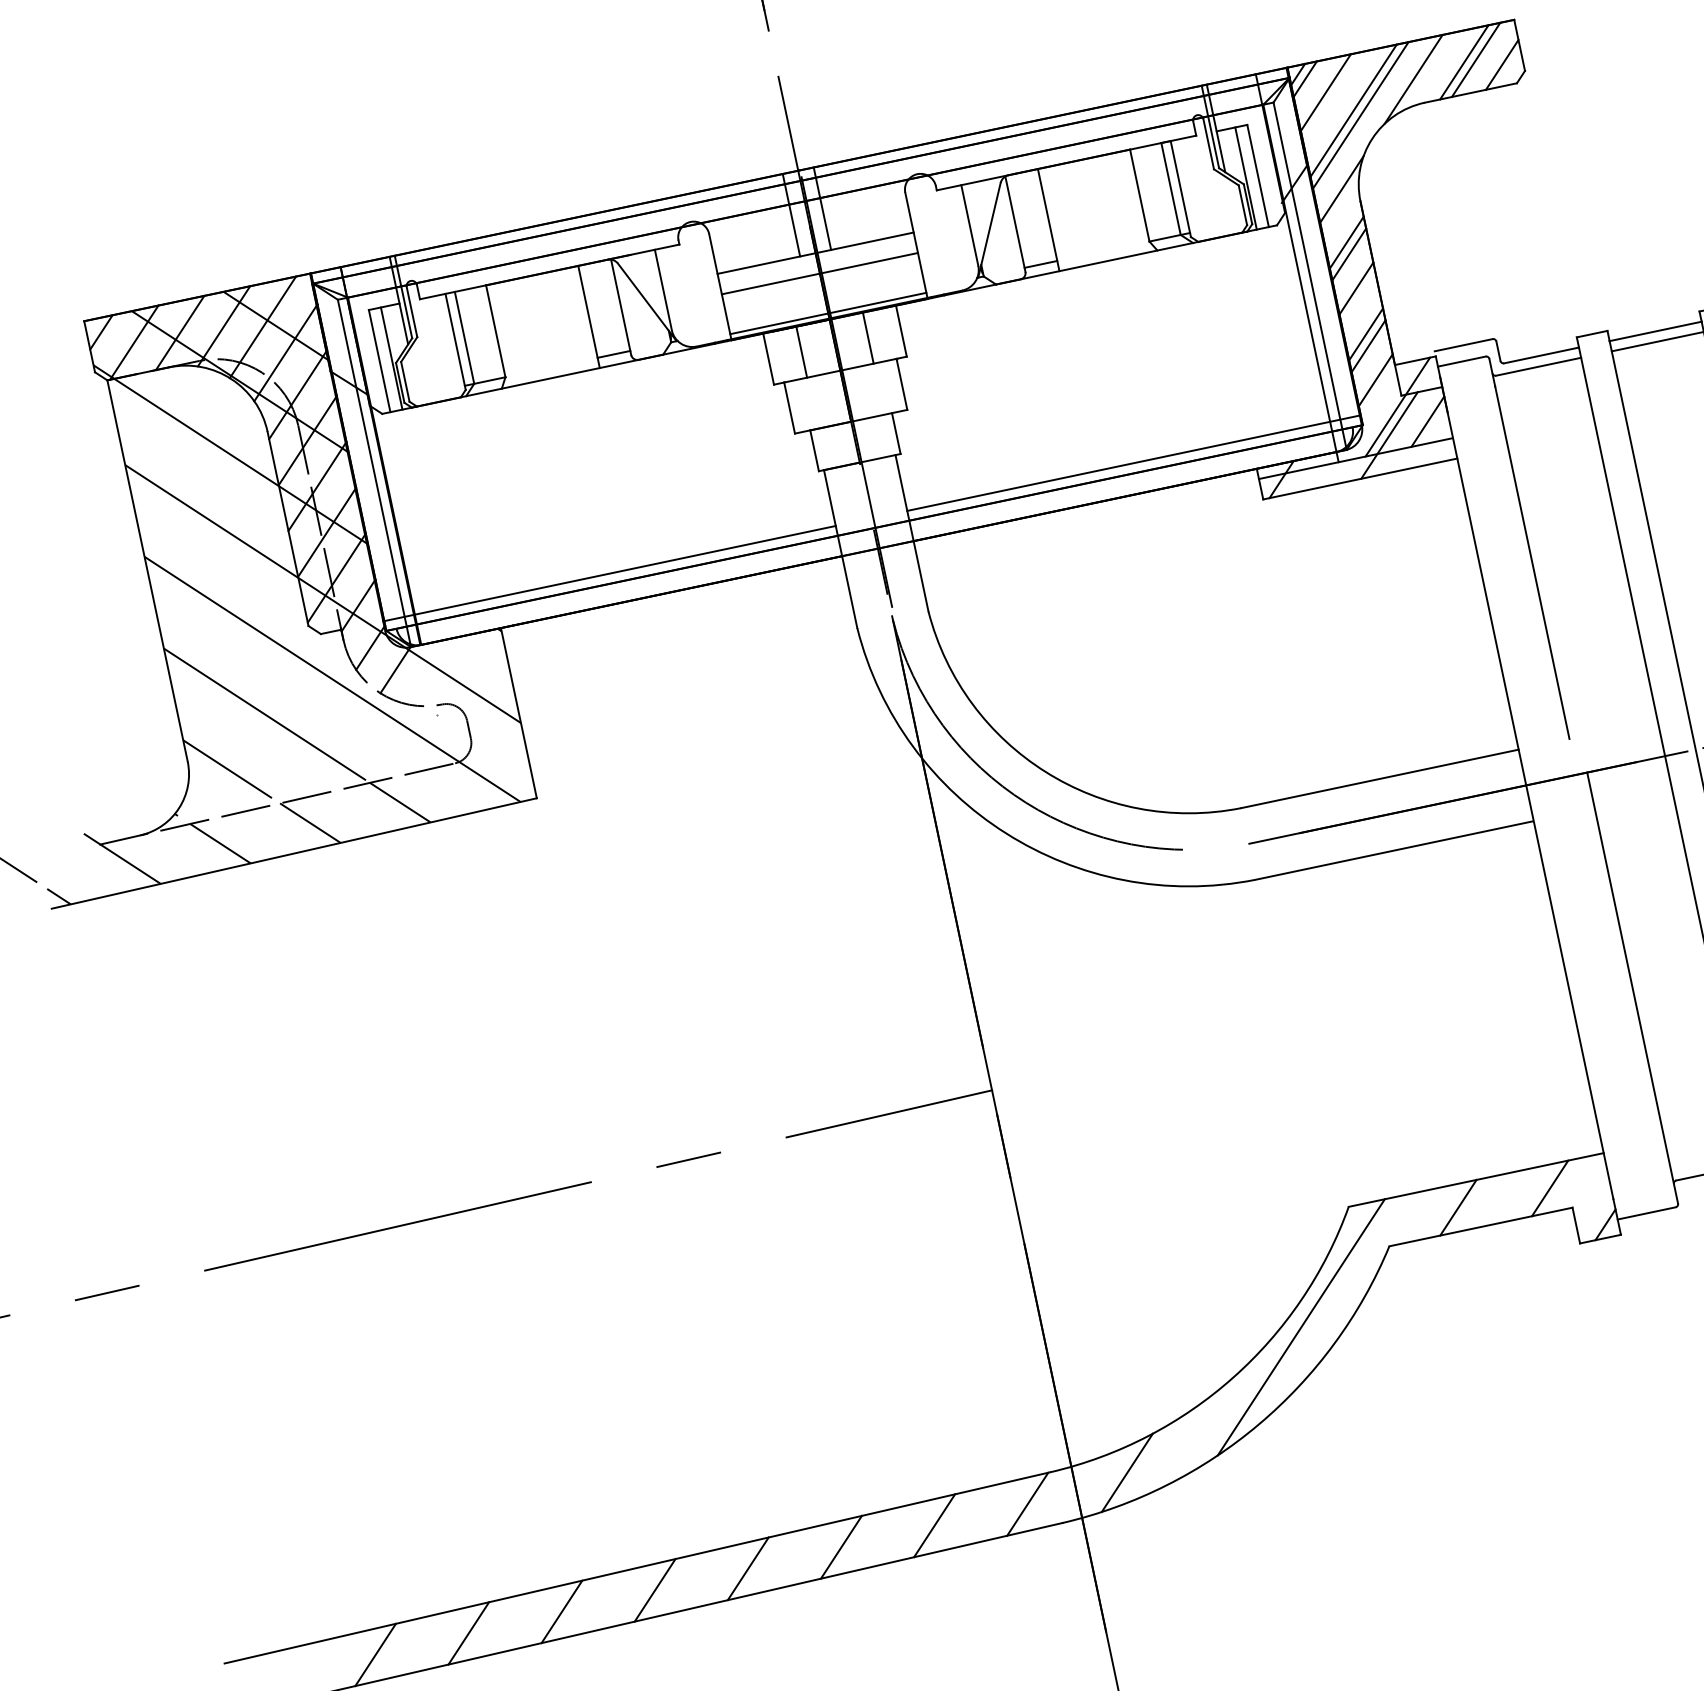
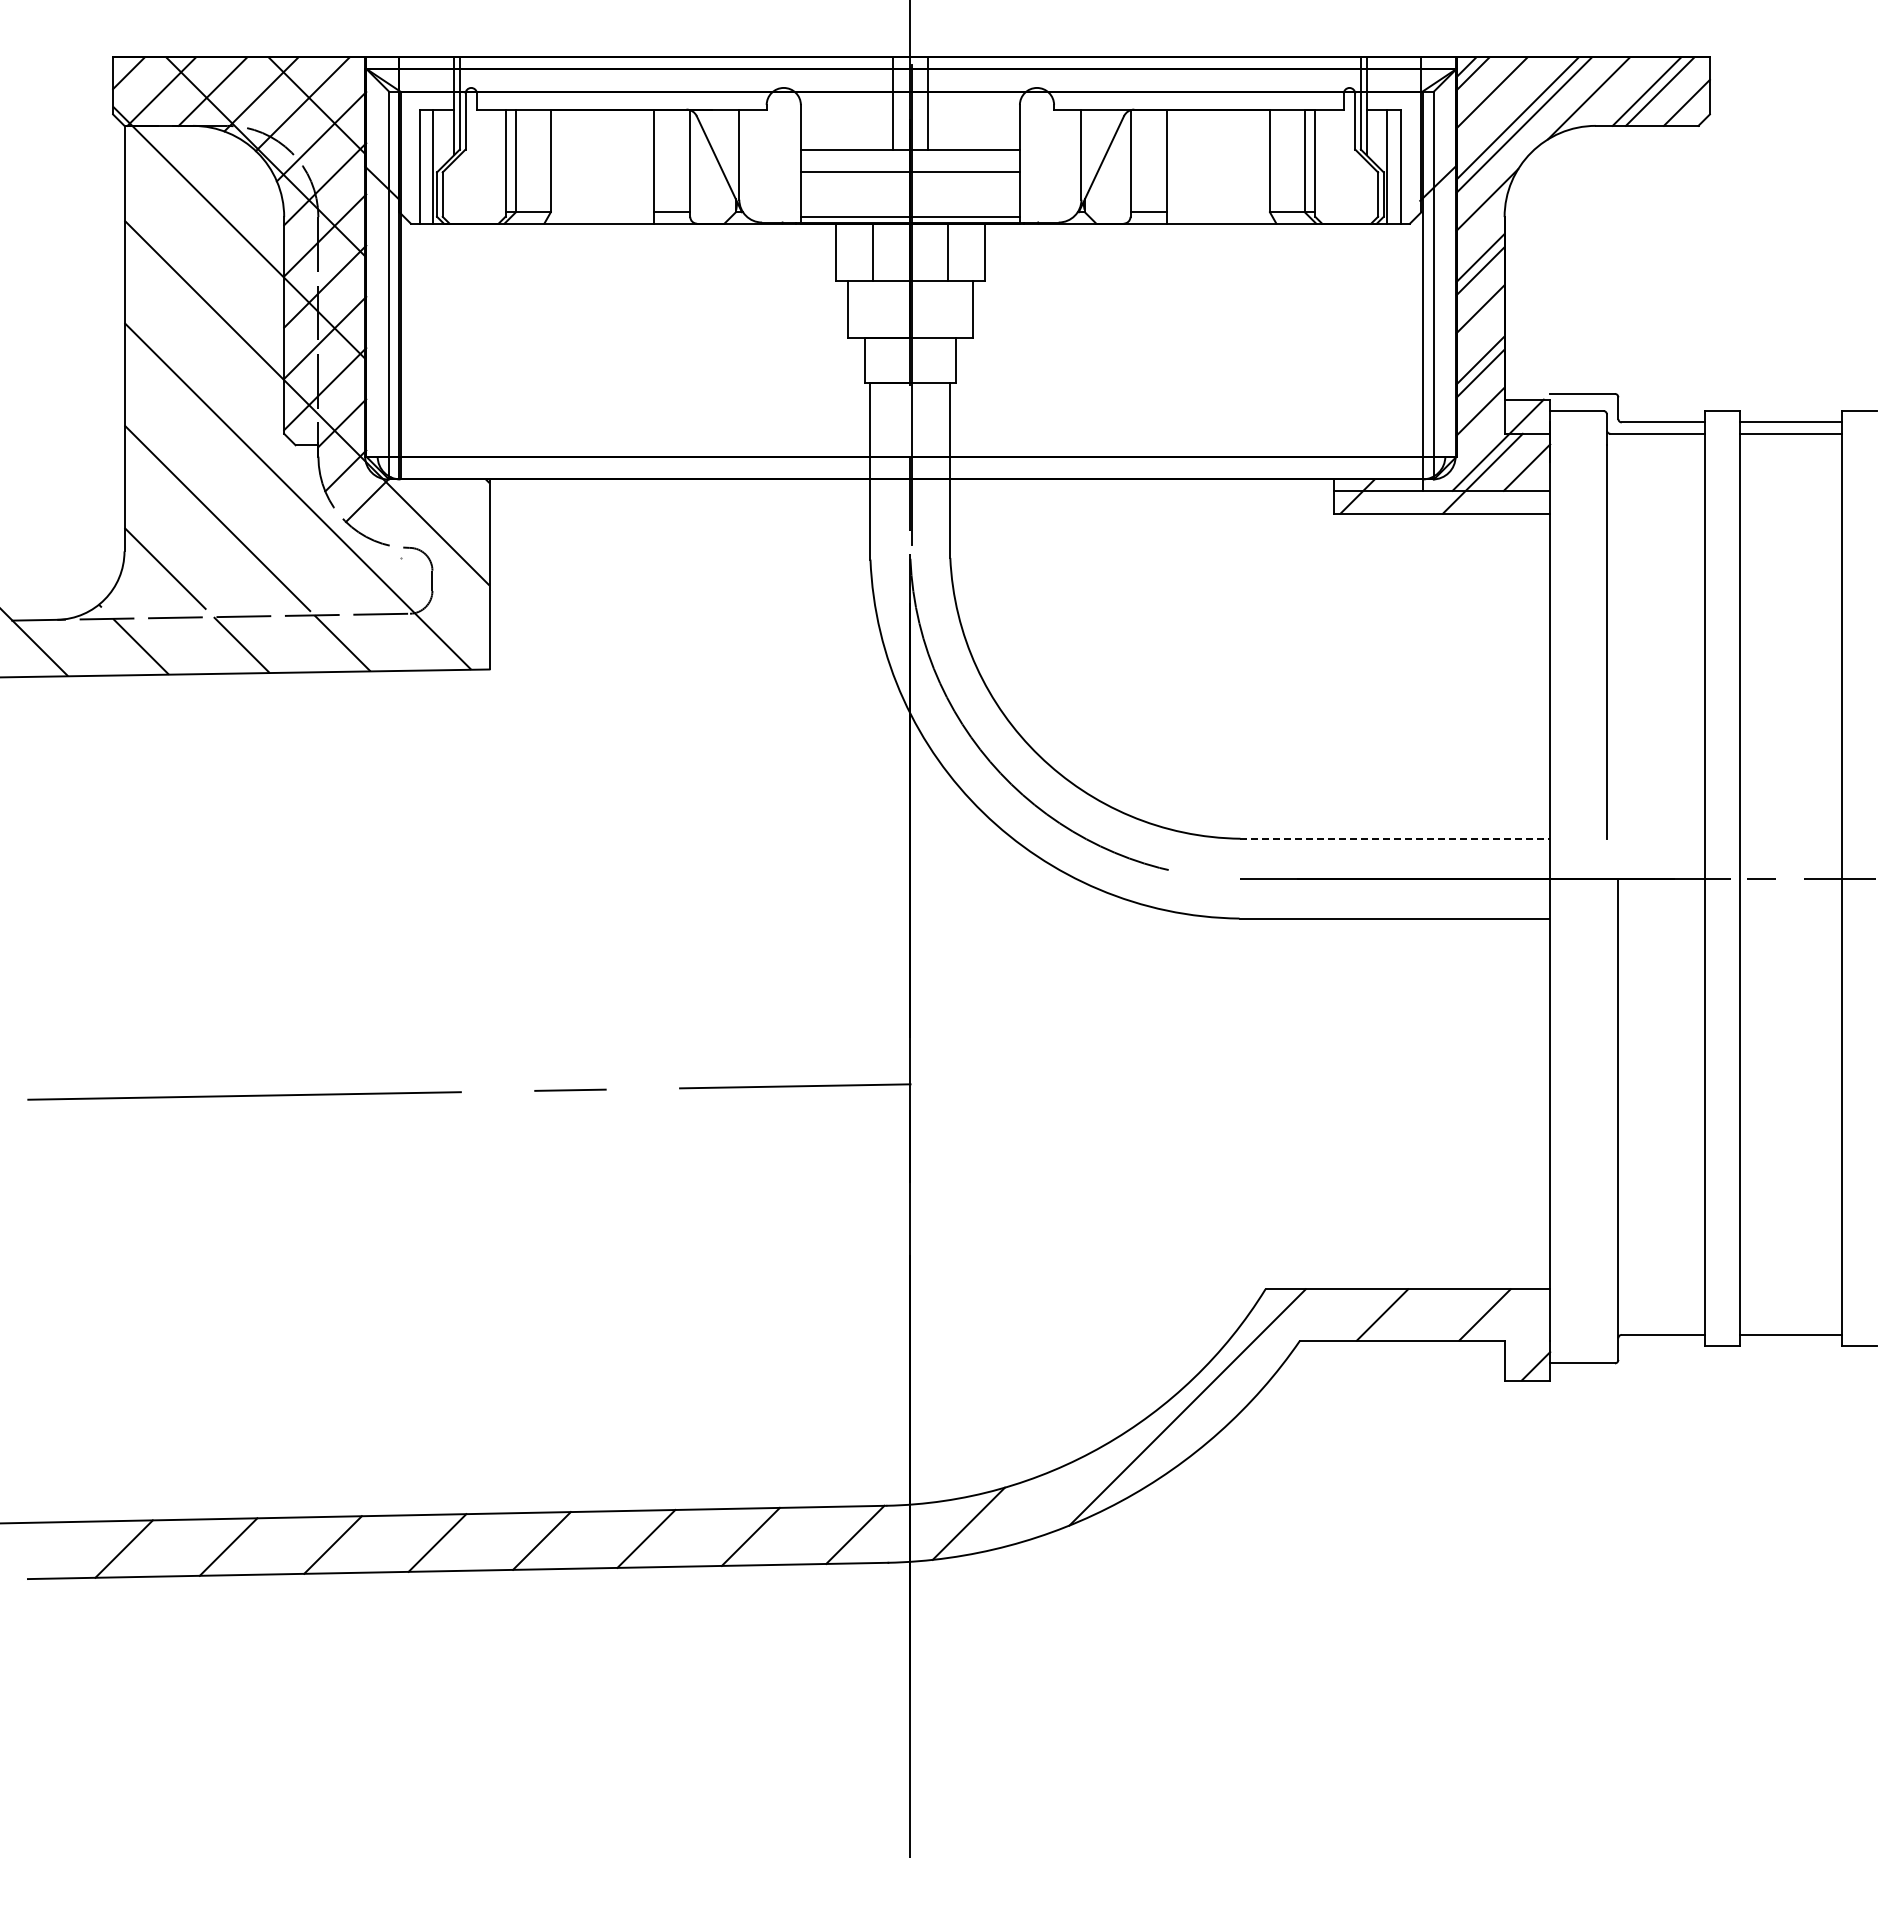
line: (1133, 463) -> (1202, 445), removed
line: (609, 573) -> (617, 445), removed
line: (1380, 778) -> (1395, 838), solid -> dashed

